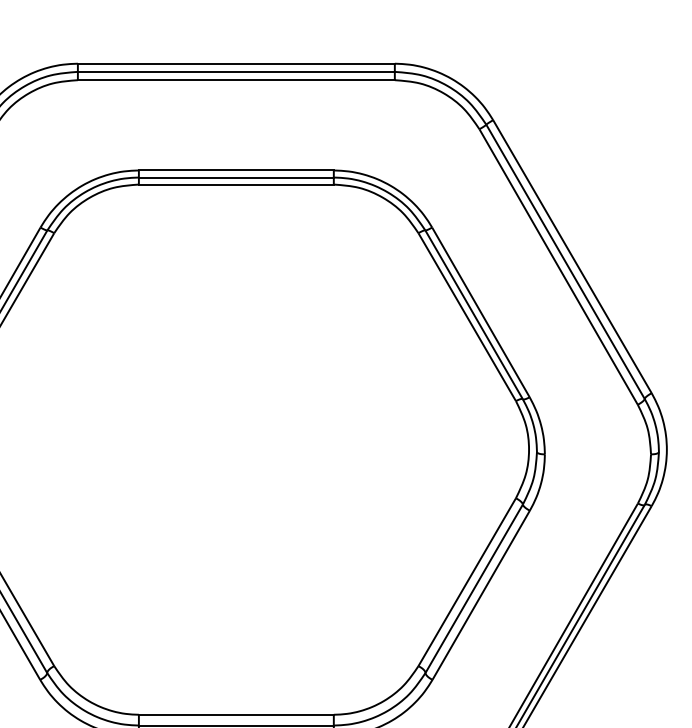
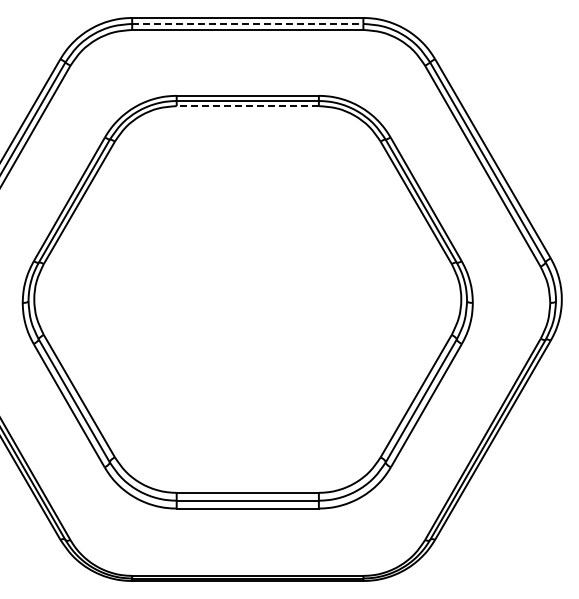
line: (235, 71) -> (247, 23), solid -> dashed
line: (235, 185) -> (247, 106), solid -> dashed

